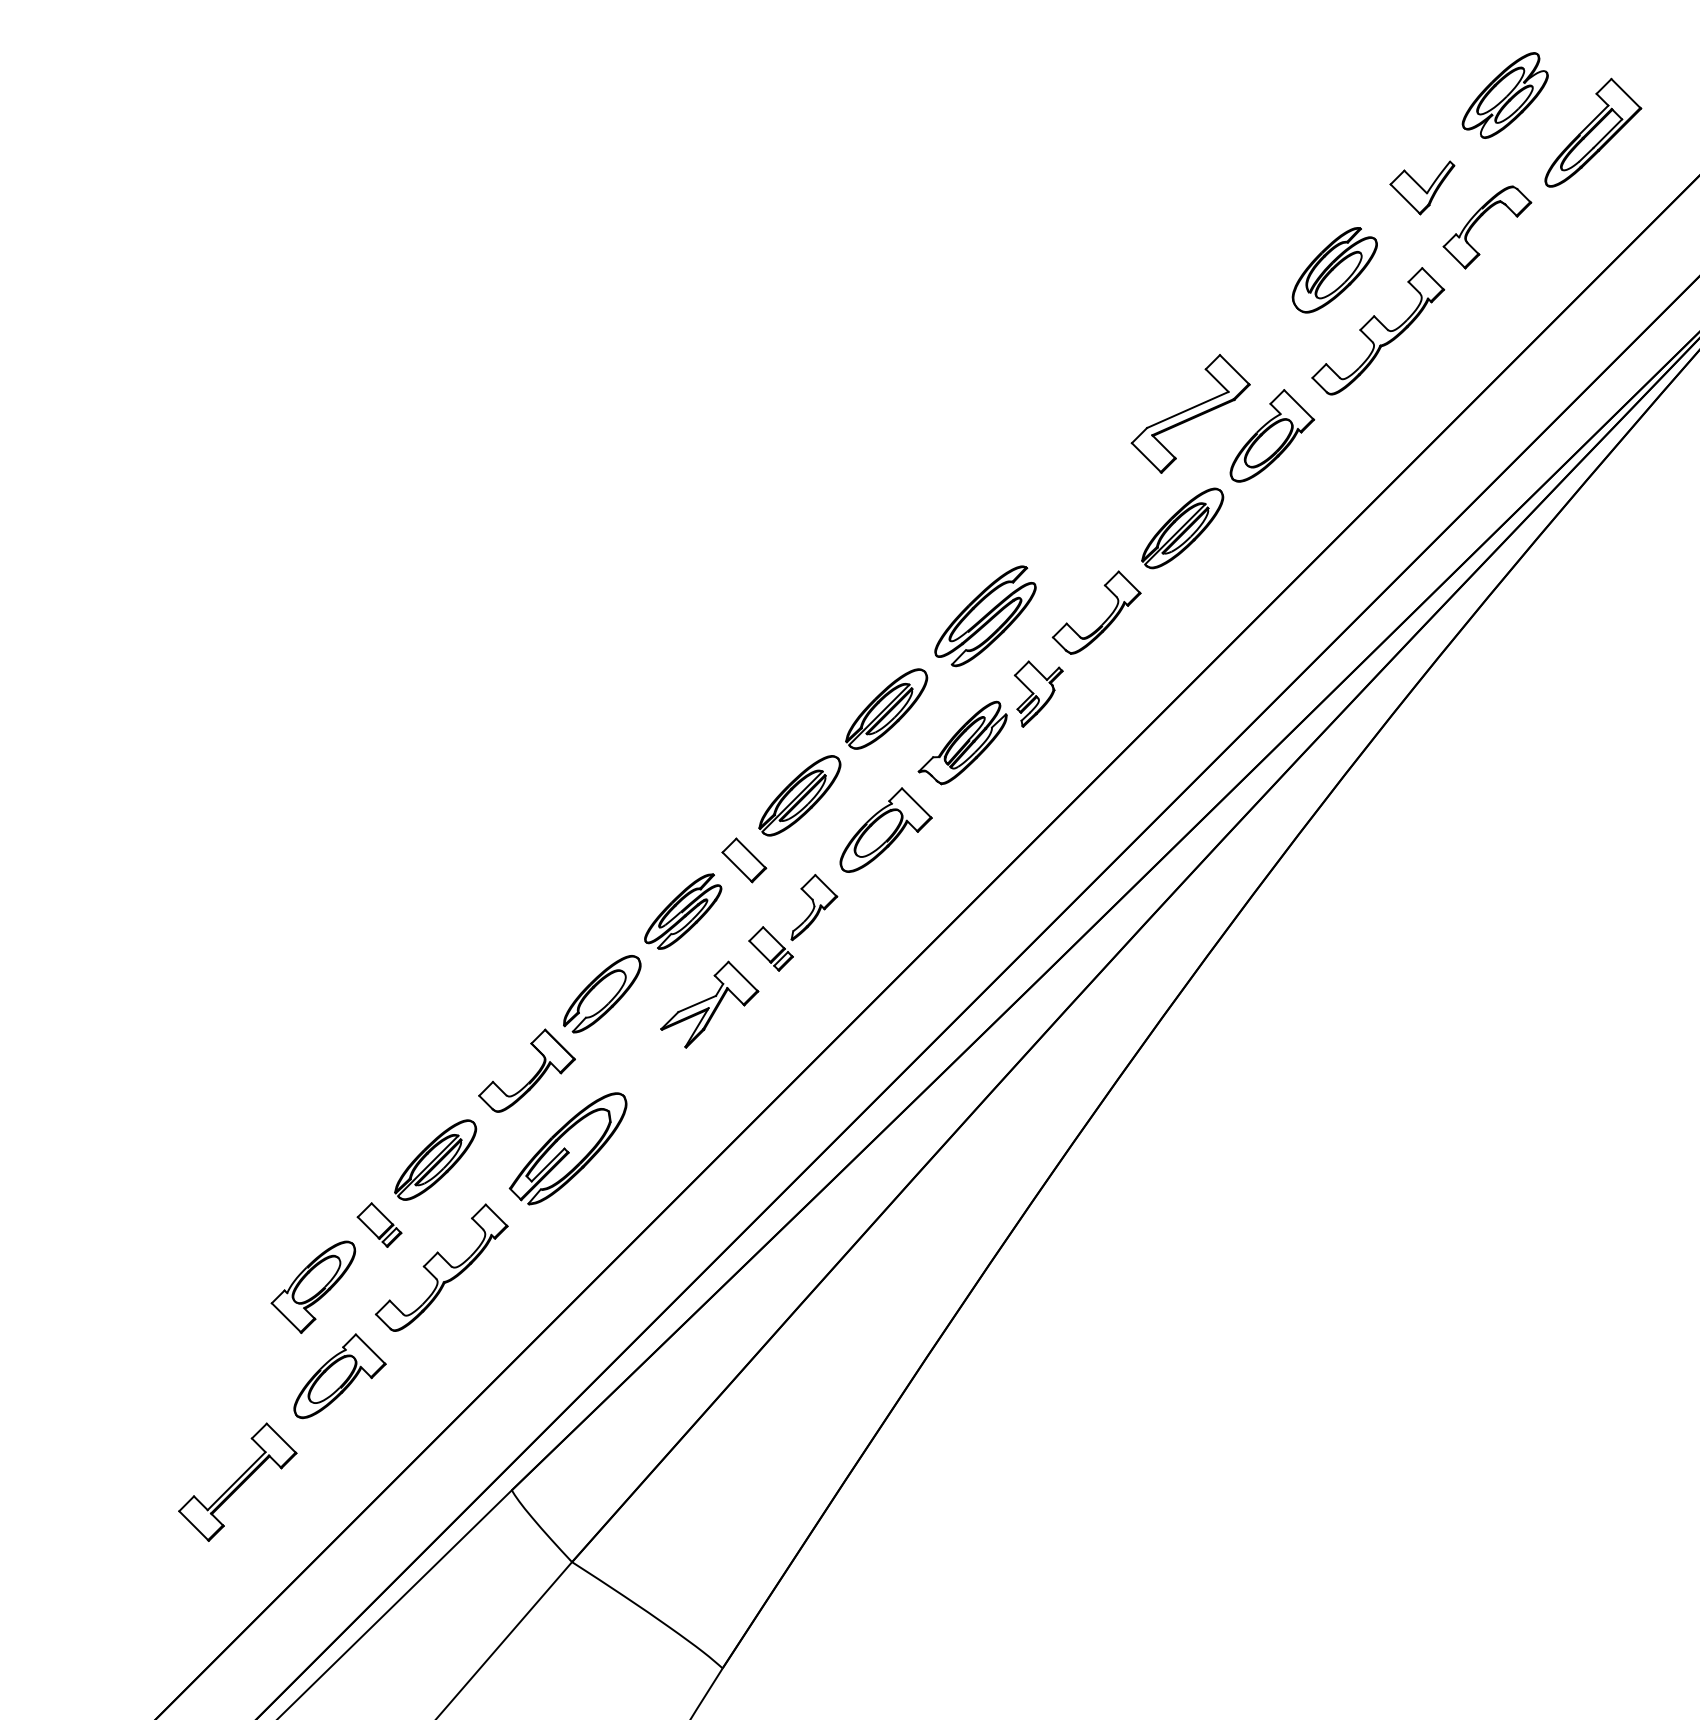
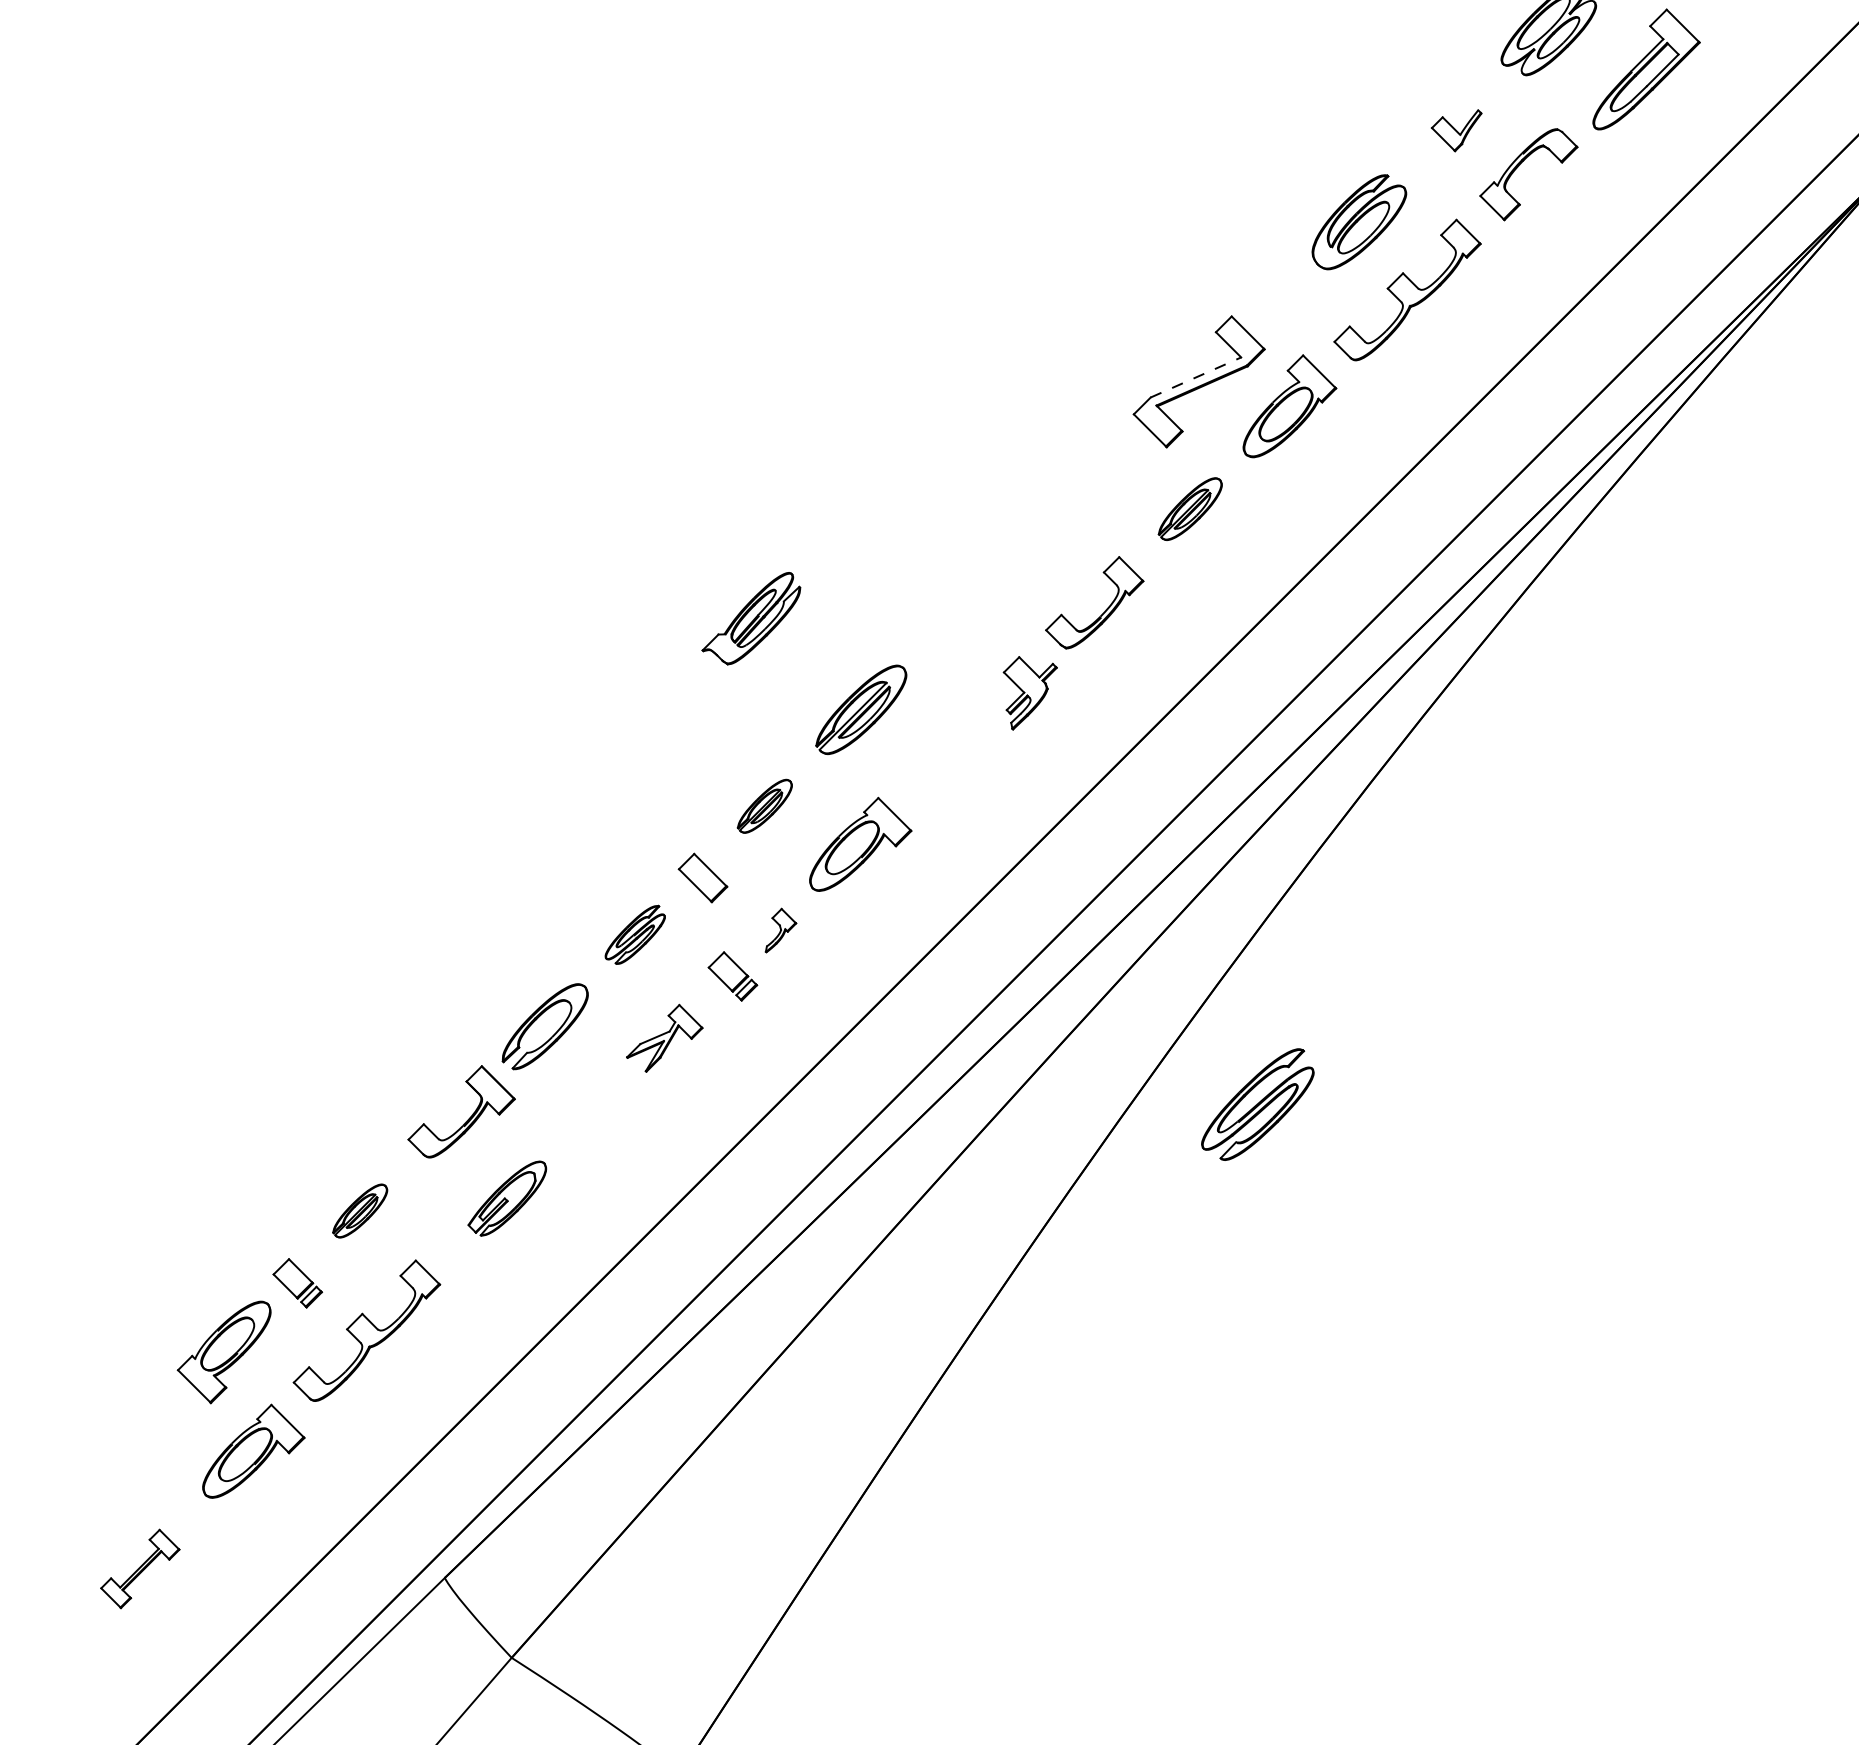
part: (1422, 187) -> (1456, 130), size x0.7
line: (1187, 409) -> (1195, 376), solid -> dashed
part: (1182, 528) -> (1190, 509), size x0.7
part: (985, 616) -> (1257, 1104), moved
part: (962, 742) -> (751, 618), moved
part: (799, 795) -> (764, 805), size x0.6
part: (814, 907) -> (781, 930), size x0.6
part: (683, 911) -> (635, 934), size x0.7
part: (709, 1004) -> (664, 1038), size x0.7
part: (567, 1148) -> (506, 1198), size x0.6
part: (435, 1159) -> (359, 1210), size x0.6
part: (237, 1481) -> (139, 1568), size x0.6

